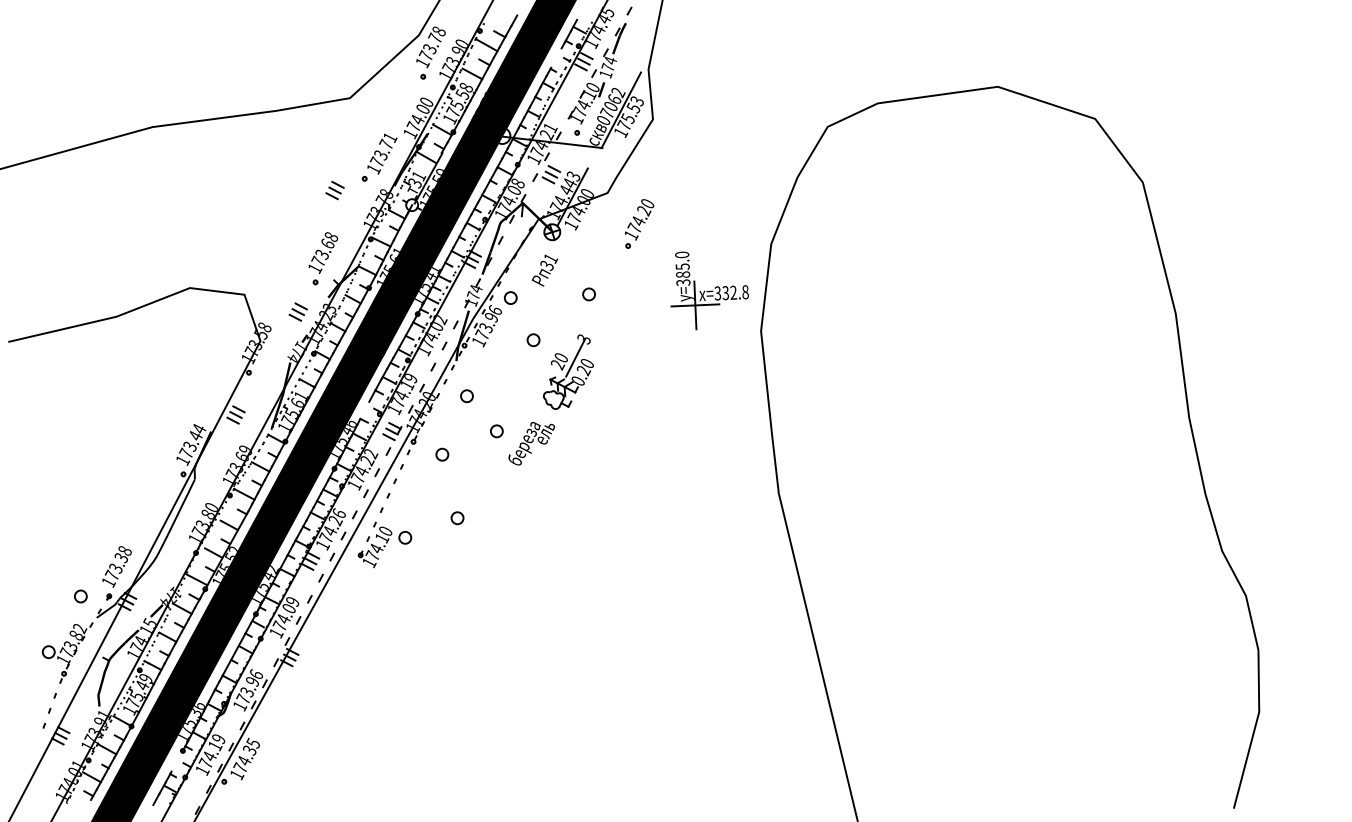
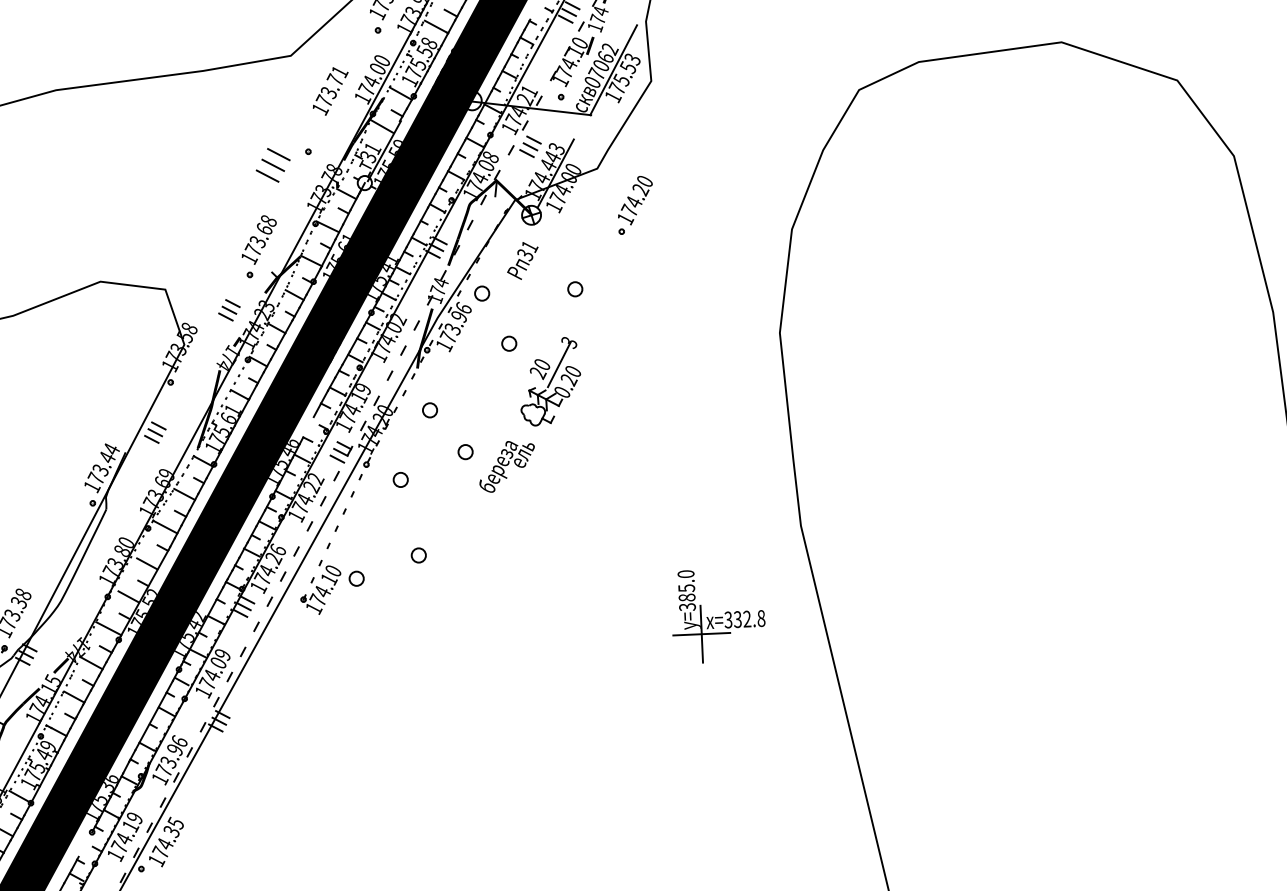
text: (382, 153) -> (330, 90), moved
part: (334, 190) -> (272, 165), size x1.6
part: (709, 290) -> (718, 616), moved

